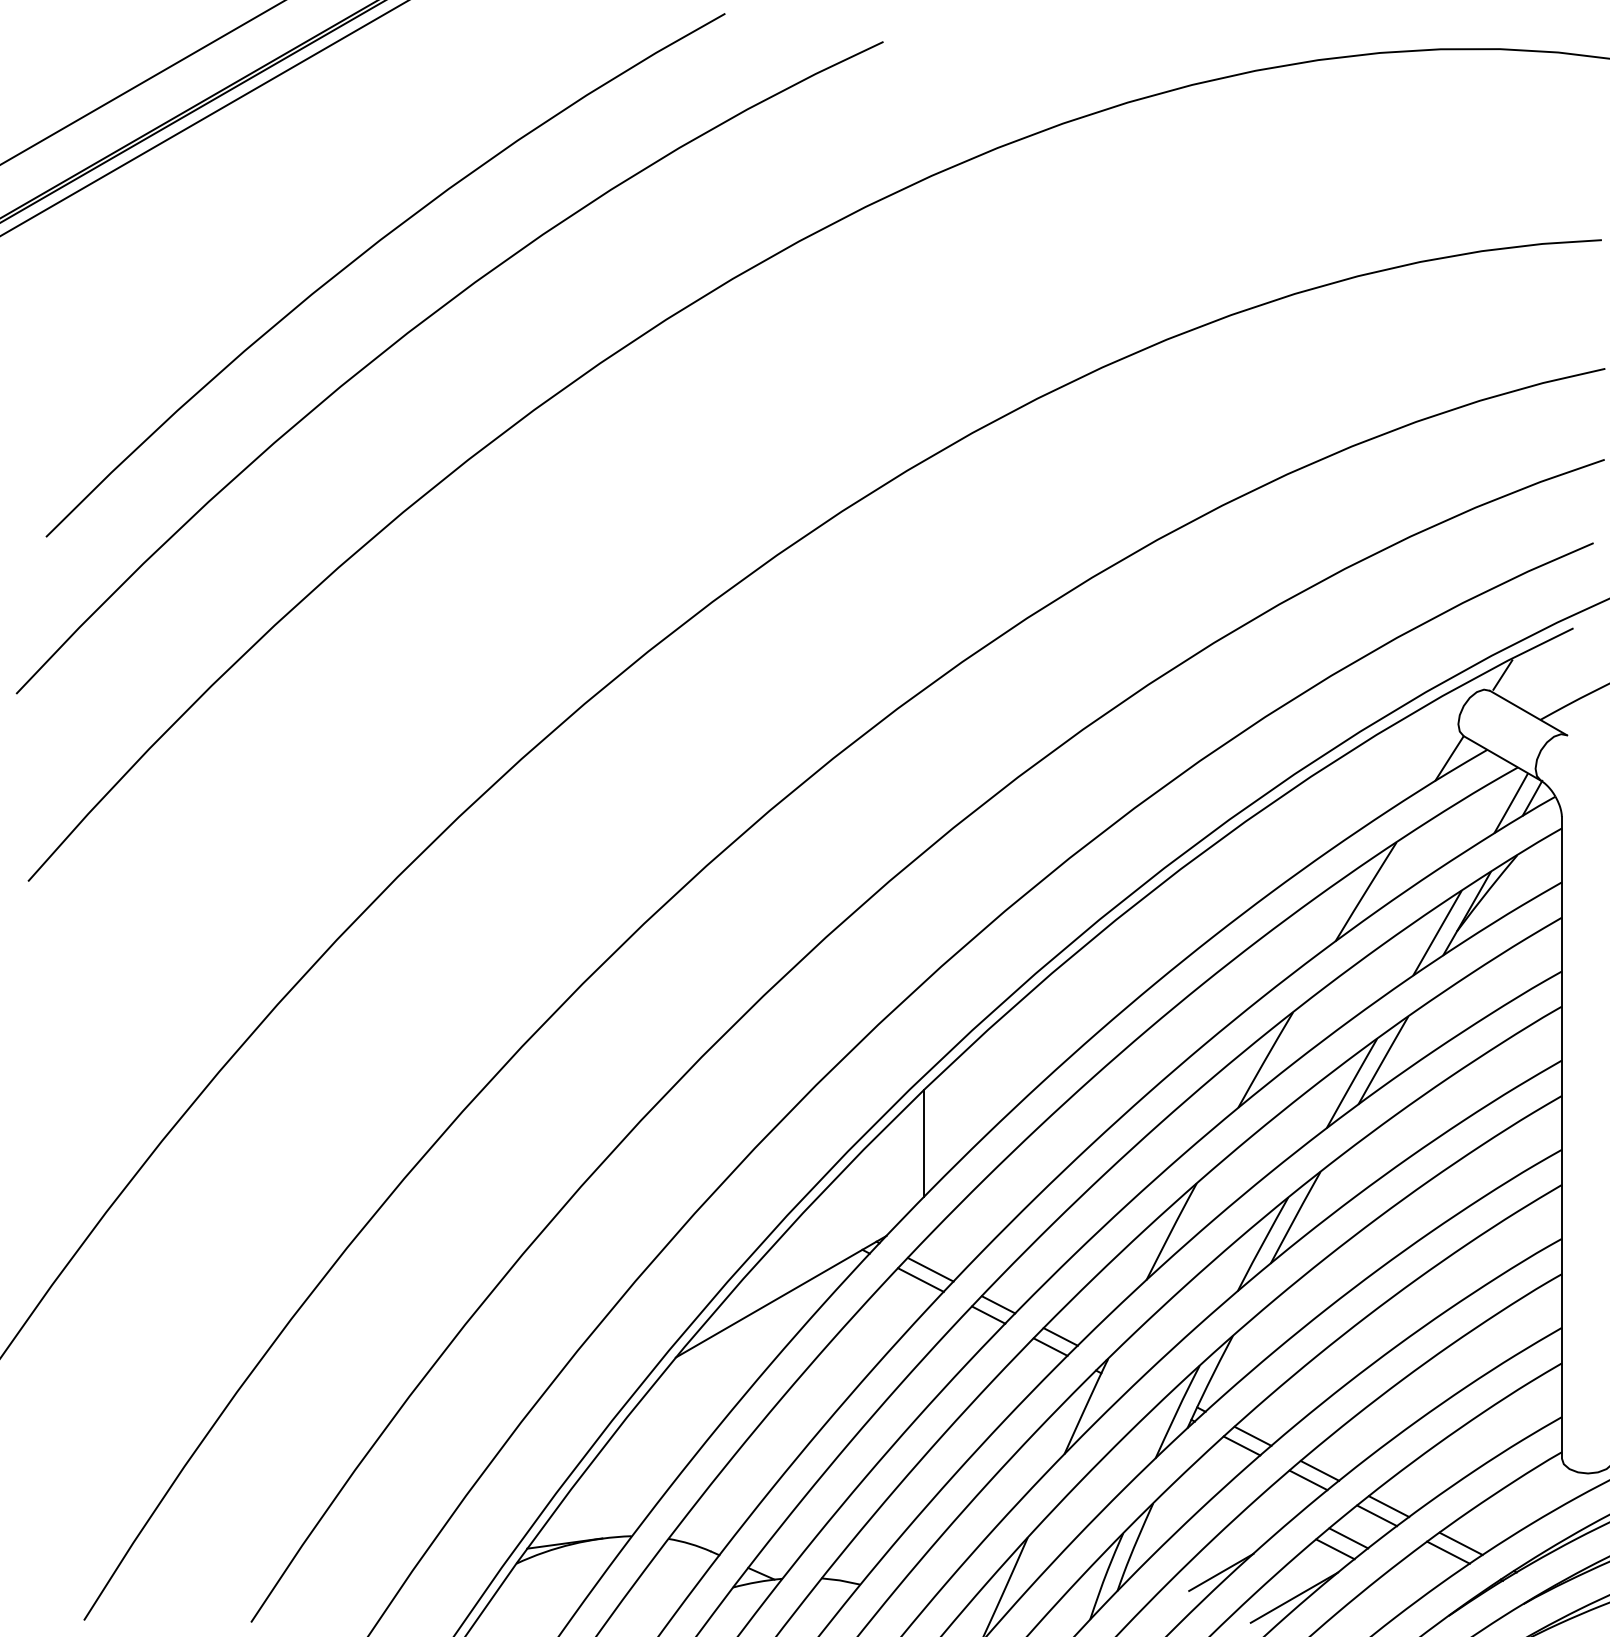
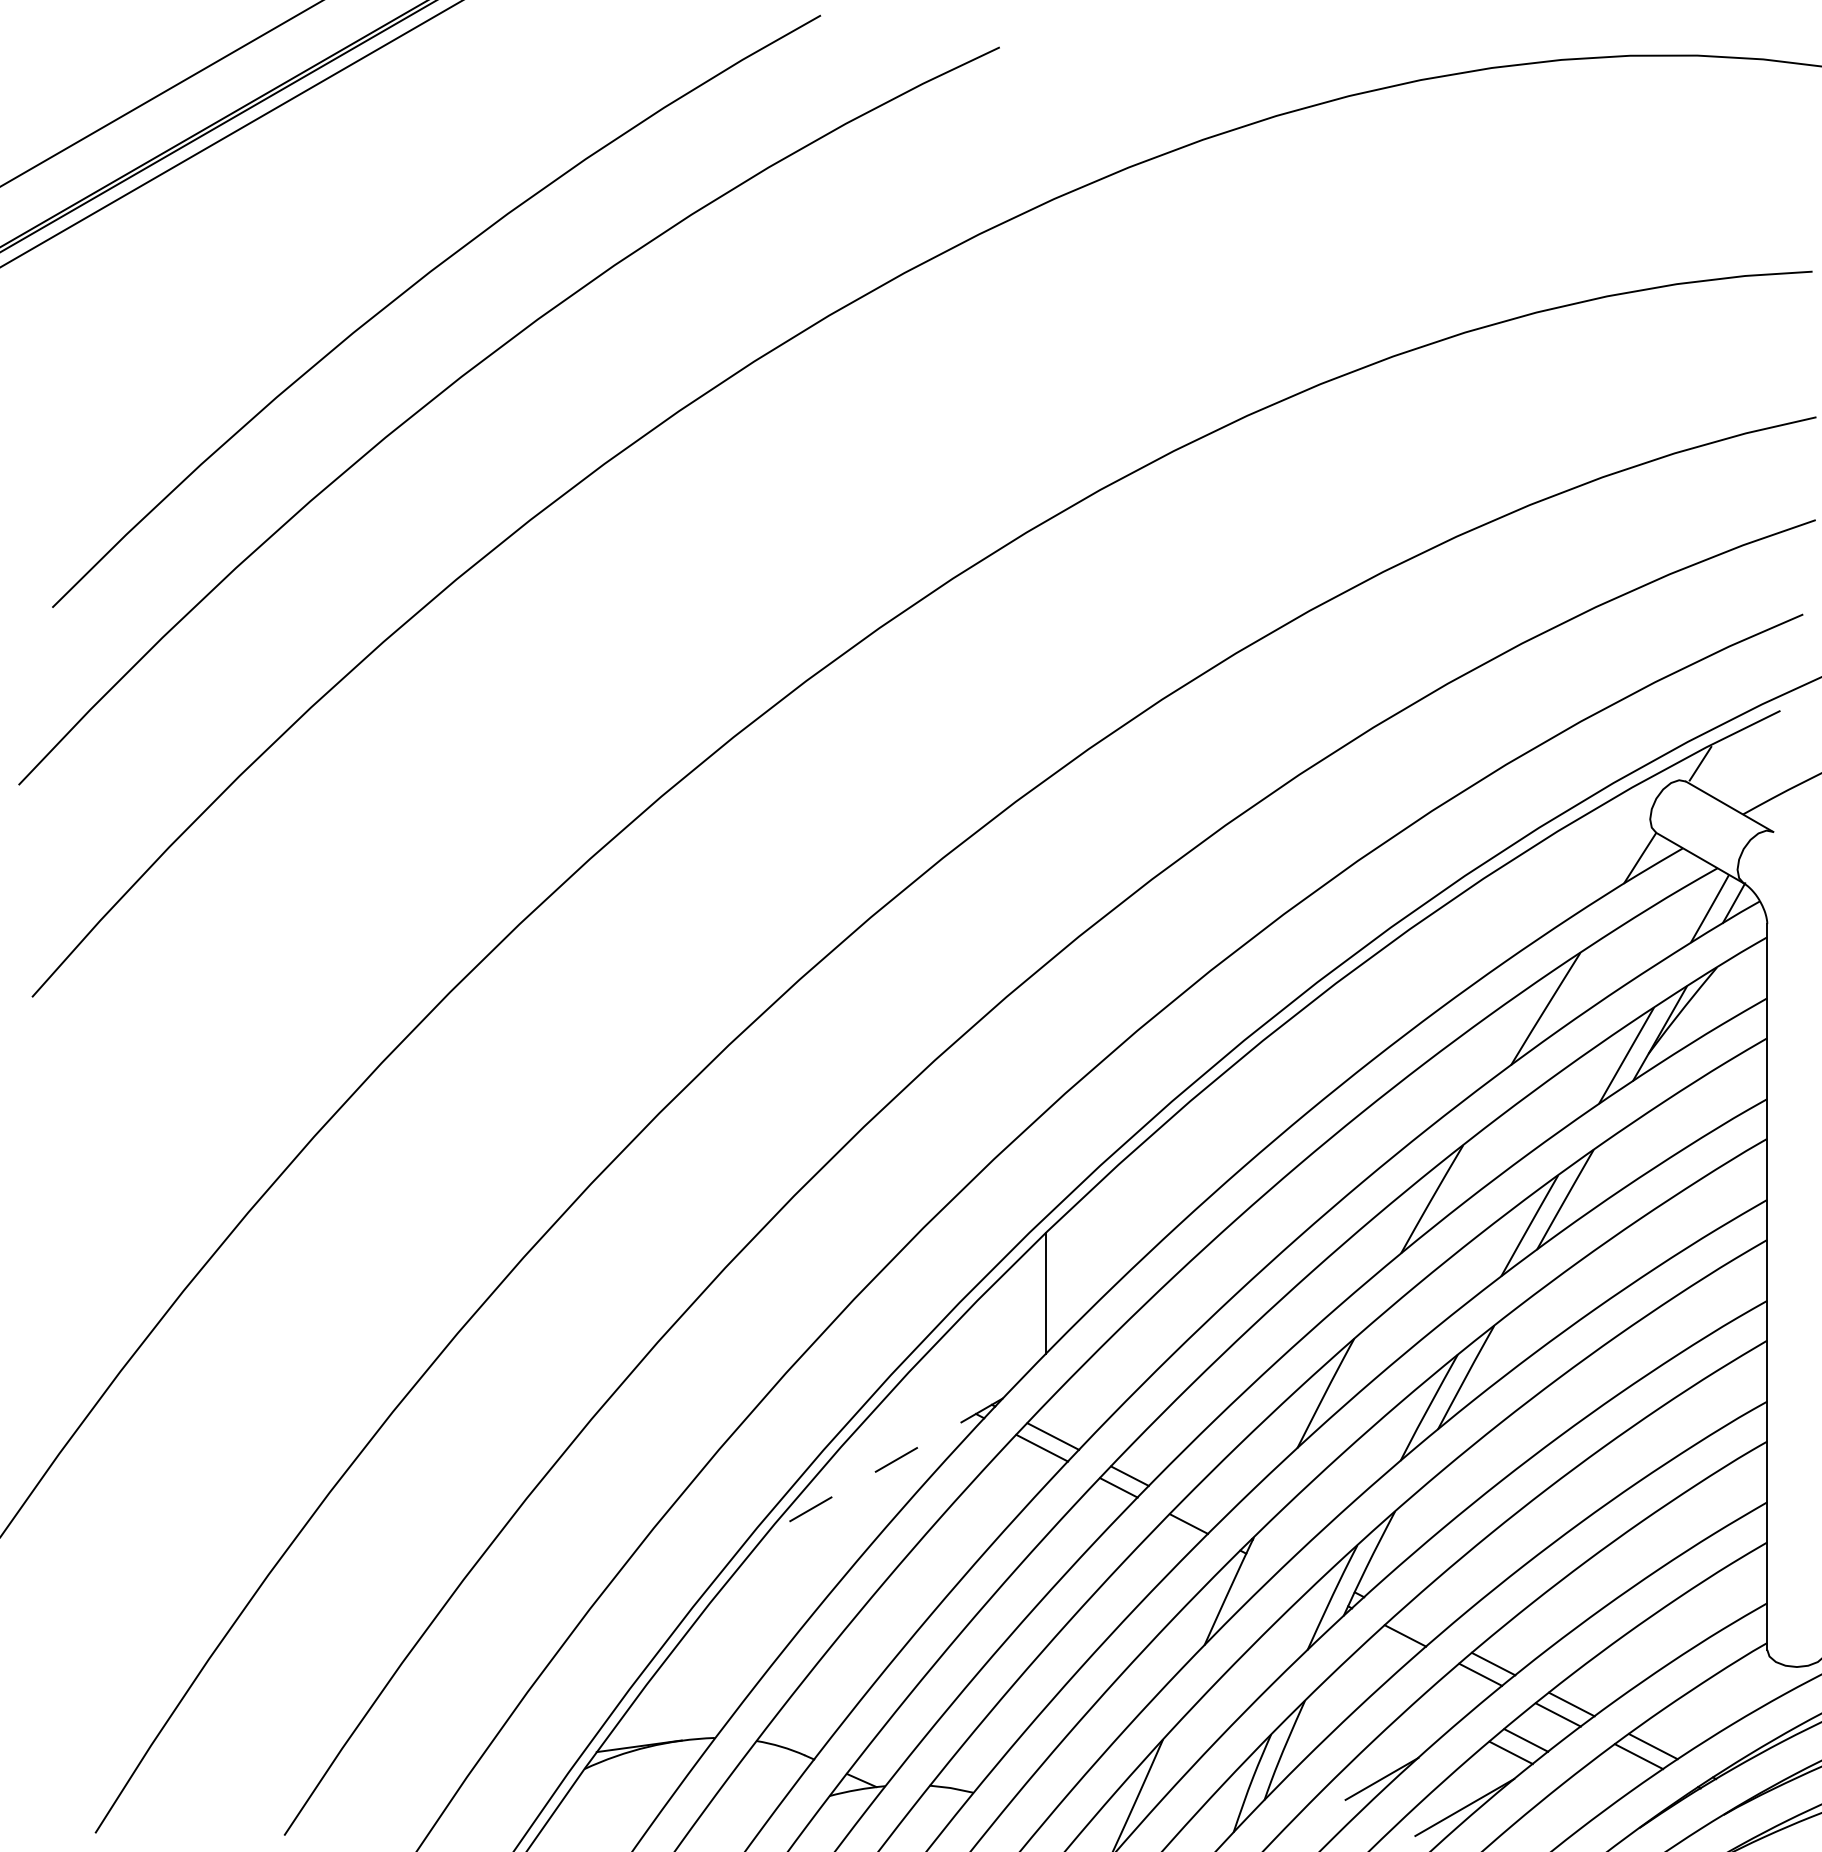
line: (781, 1297) -> (884, 1467), solid -> dashed
line: (1060, 1336) -> (1199, 1512), removed
line: (1252, 1435) -> (1417, 1624), removed

